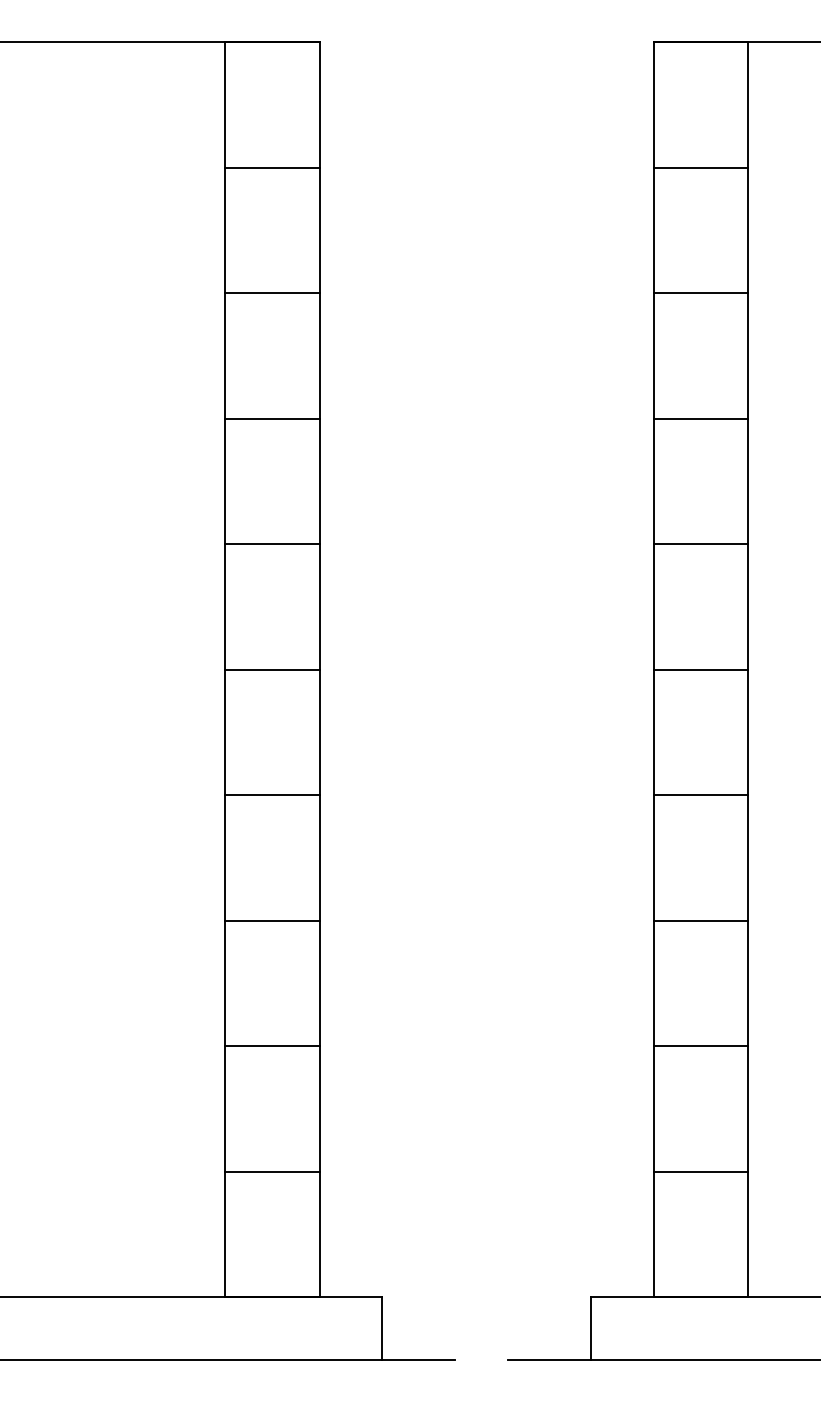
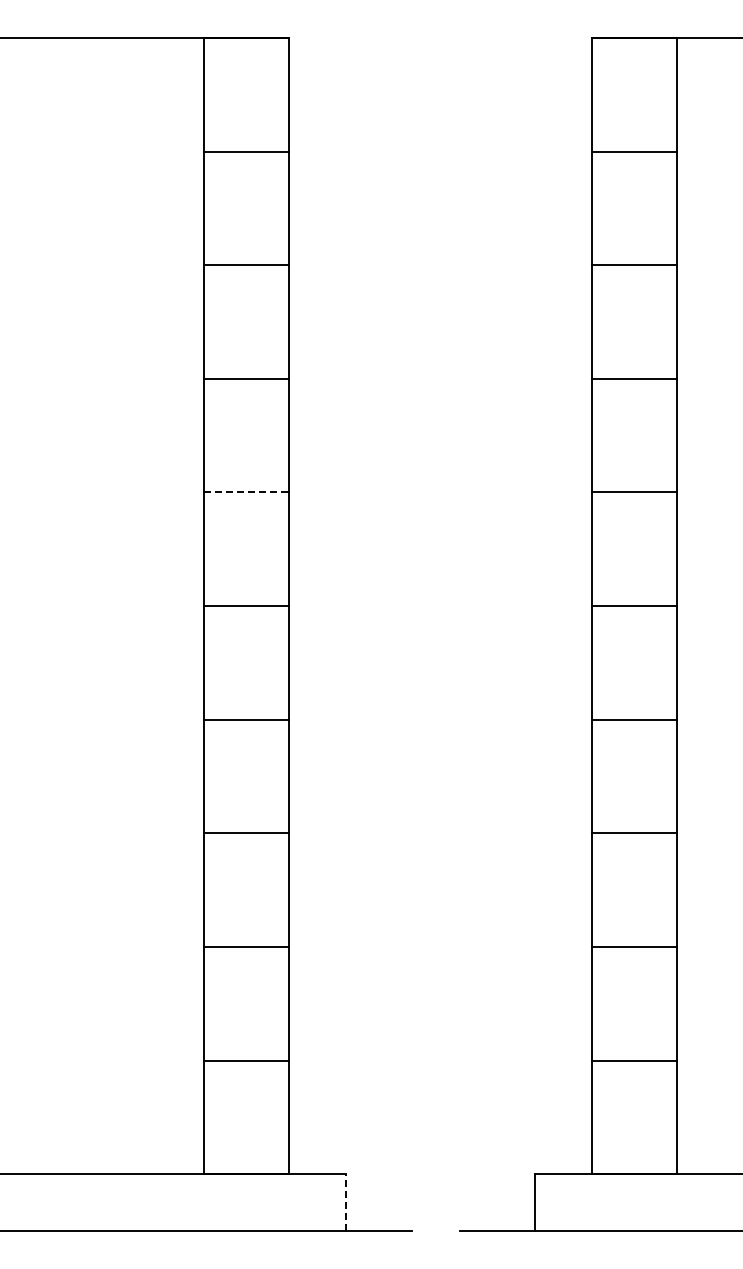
line: (272, 544) -> (246, 492), solid -> dashed
line: (381, 1328) -> (345, 1202), solid -> dashed

